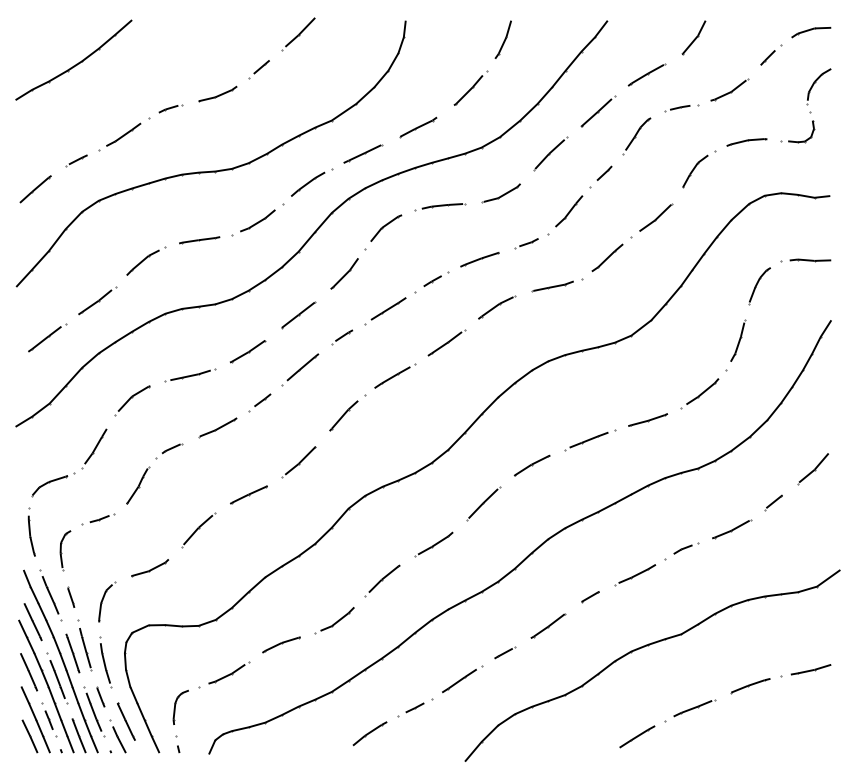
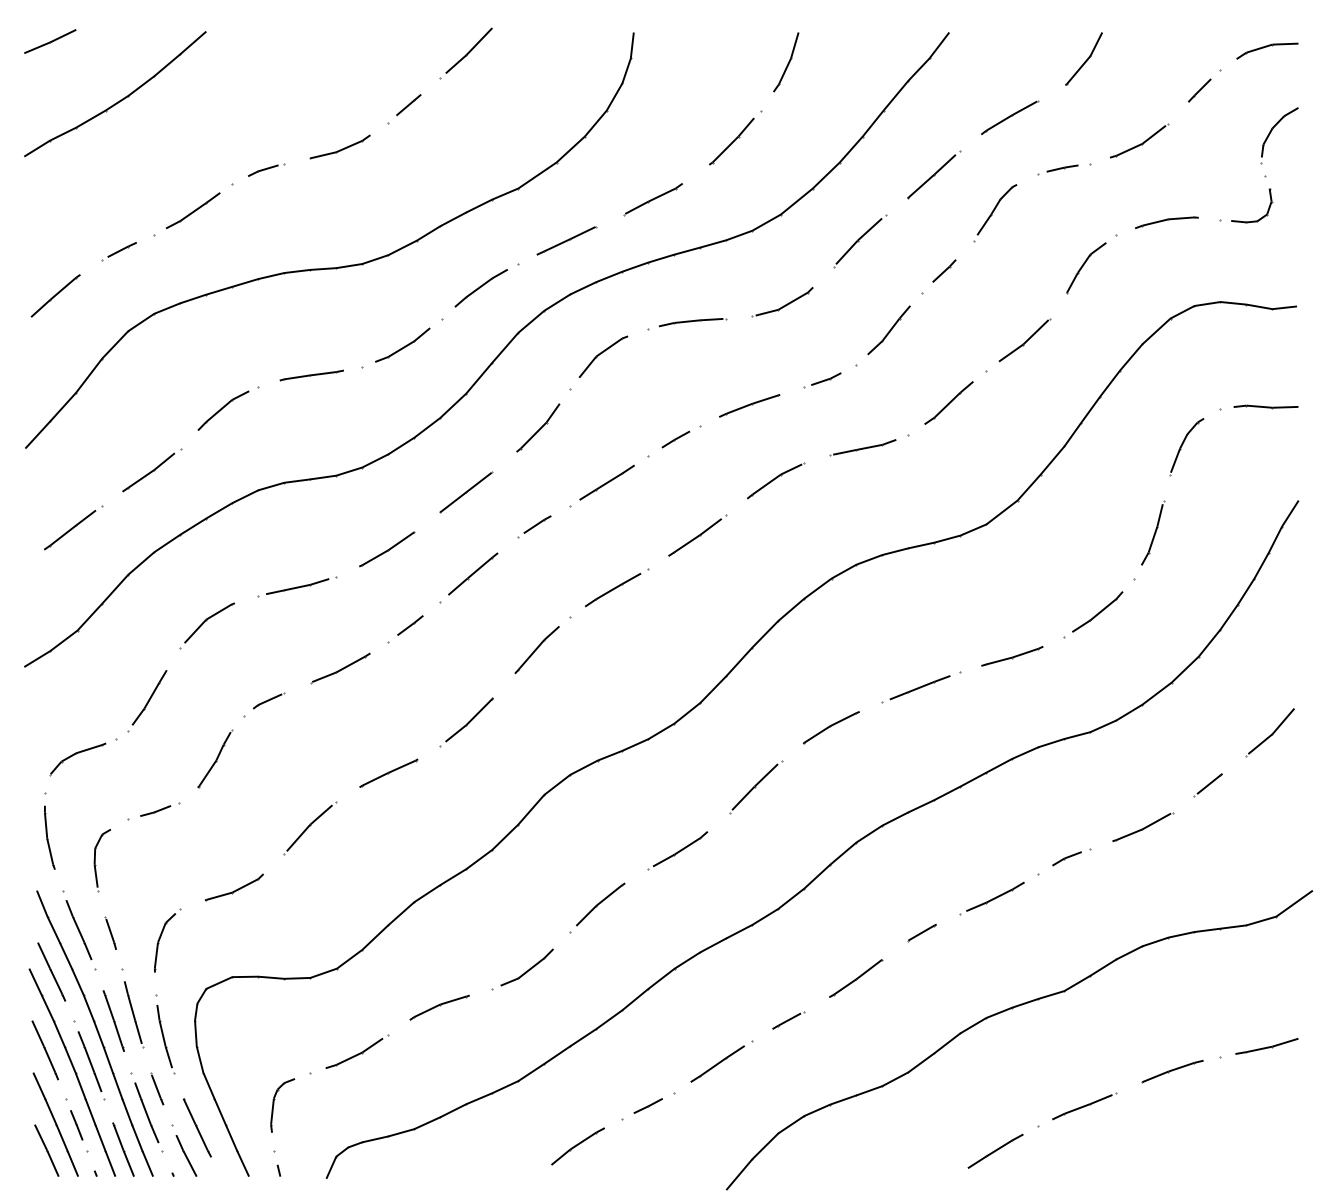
line: (31, 26) -> (49, 41), added

